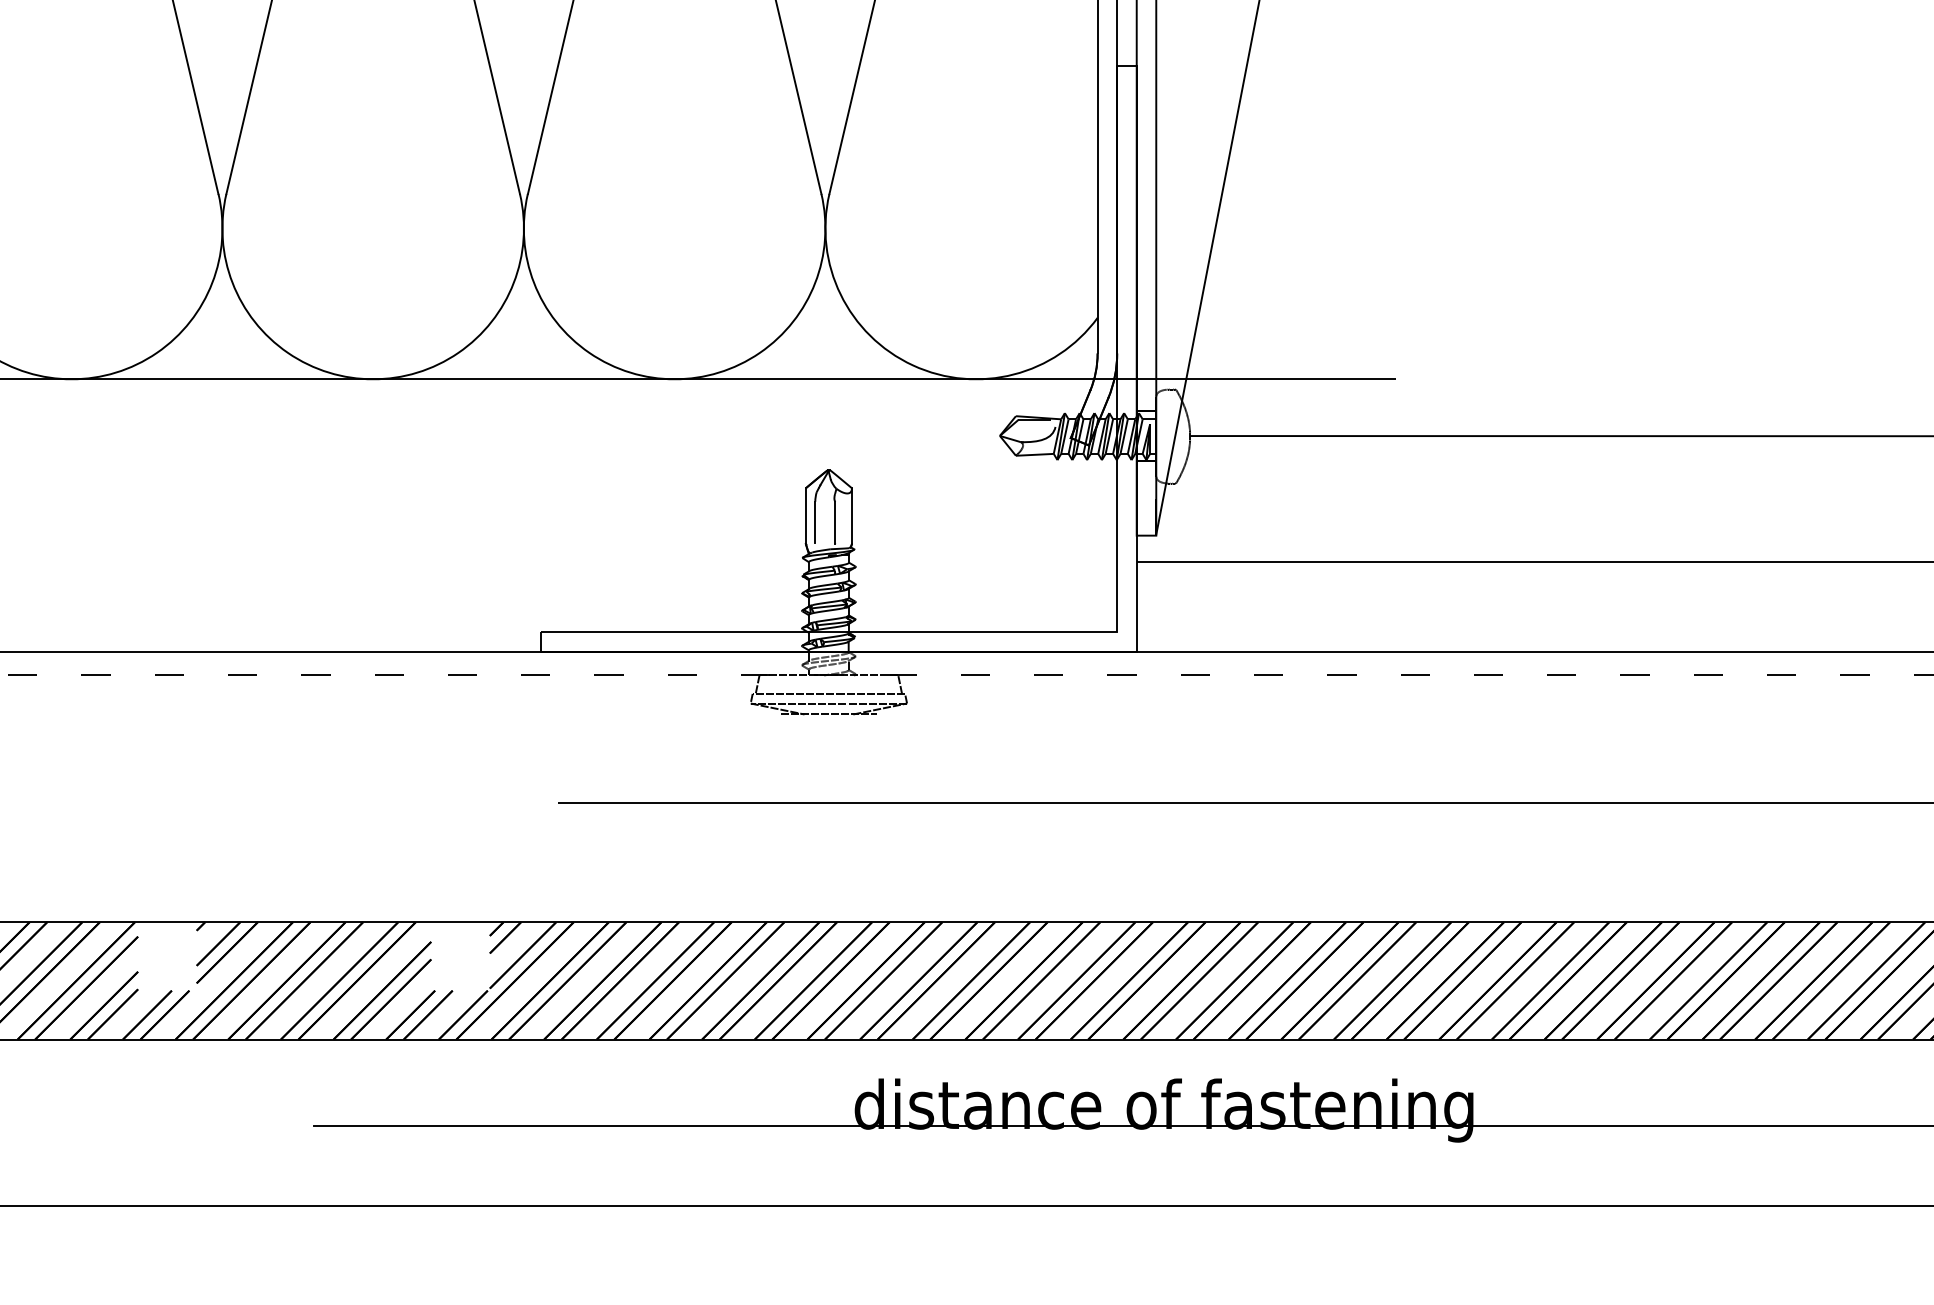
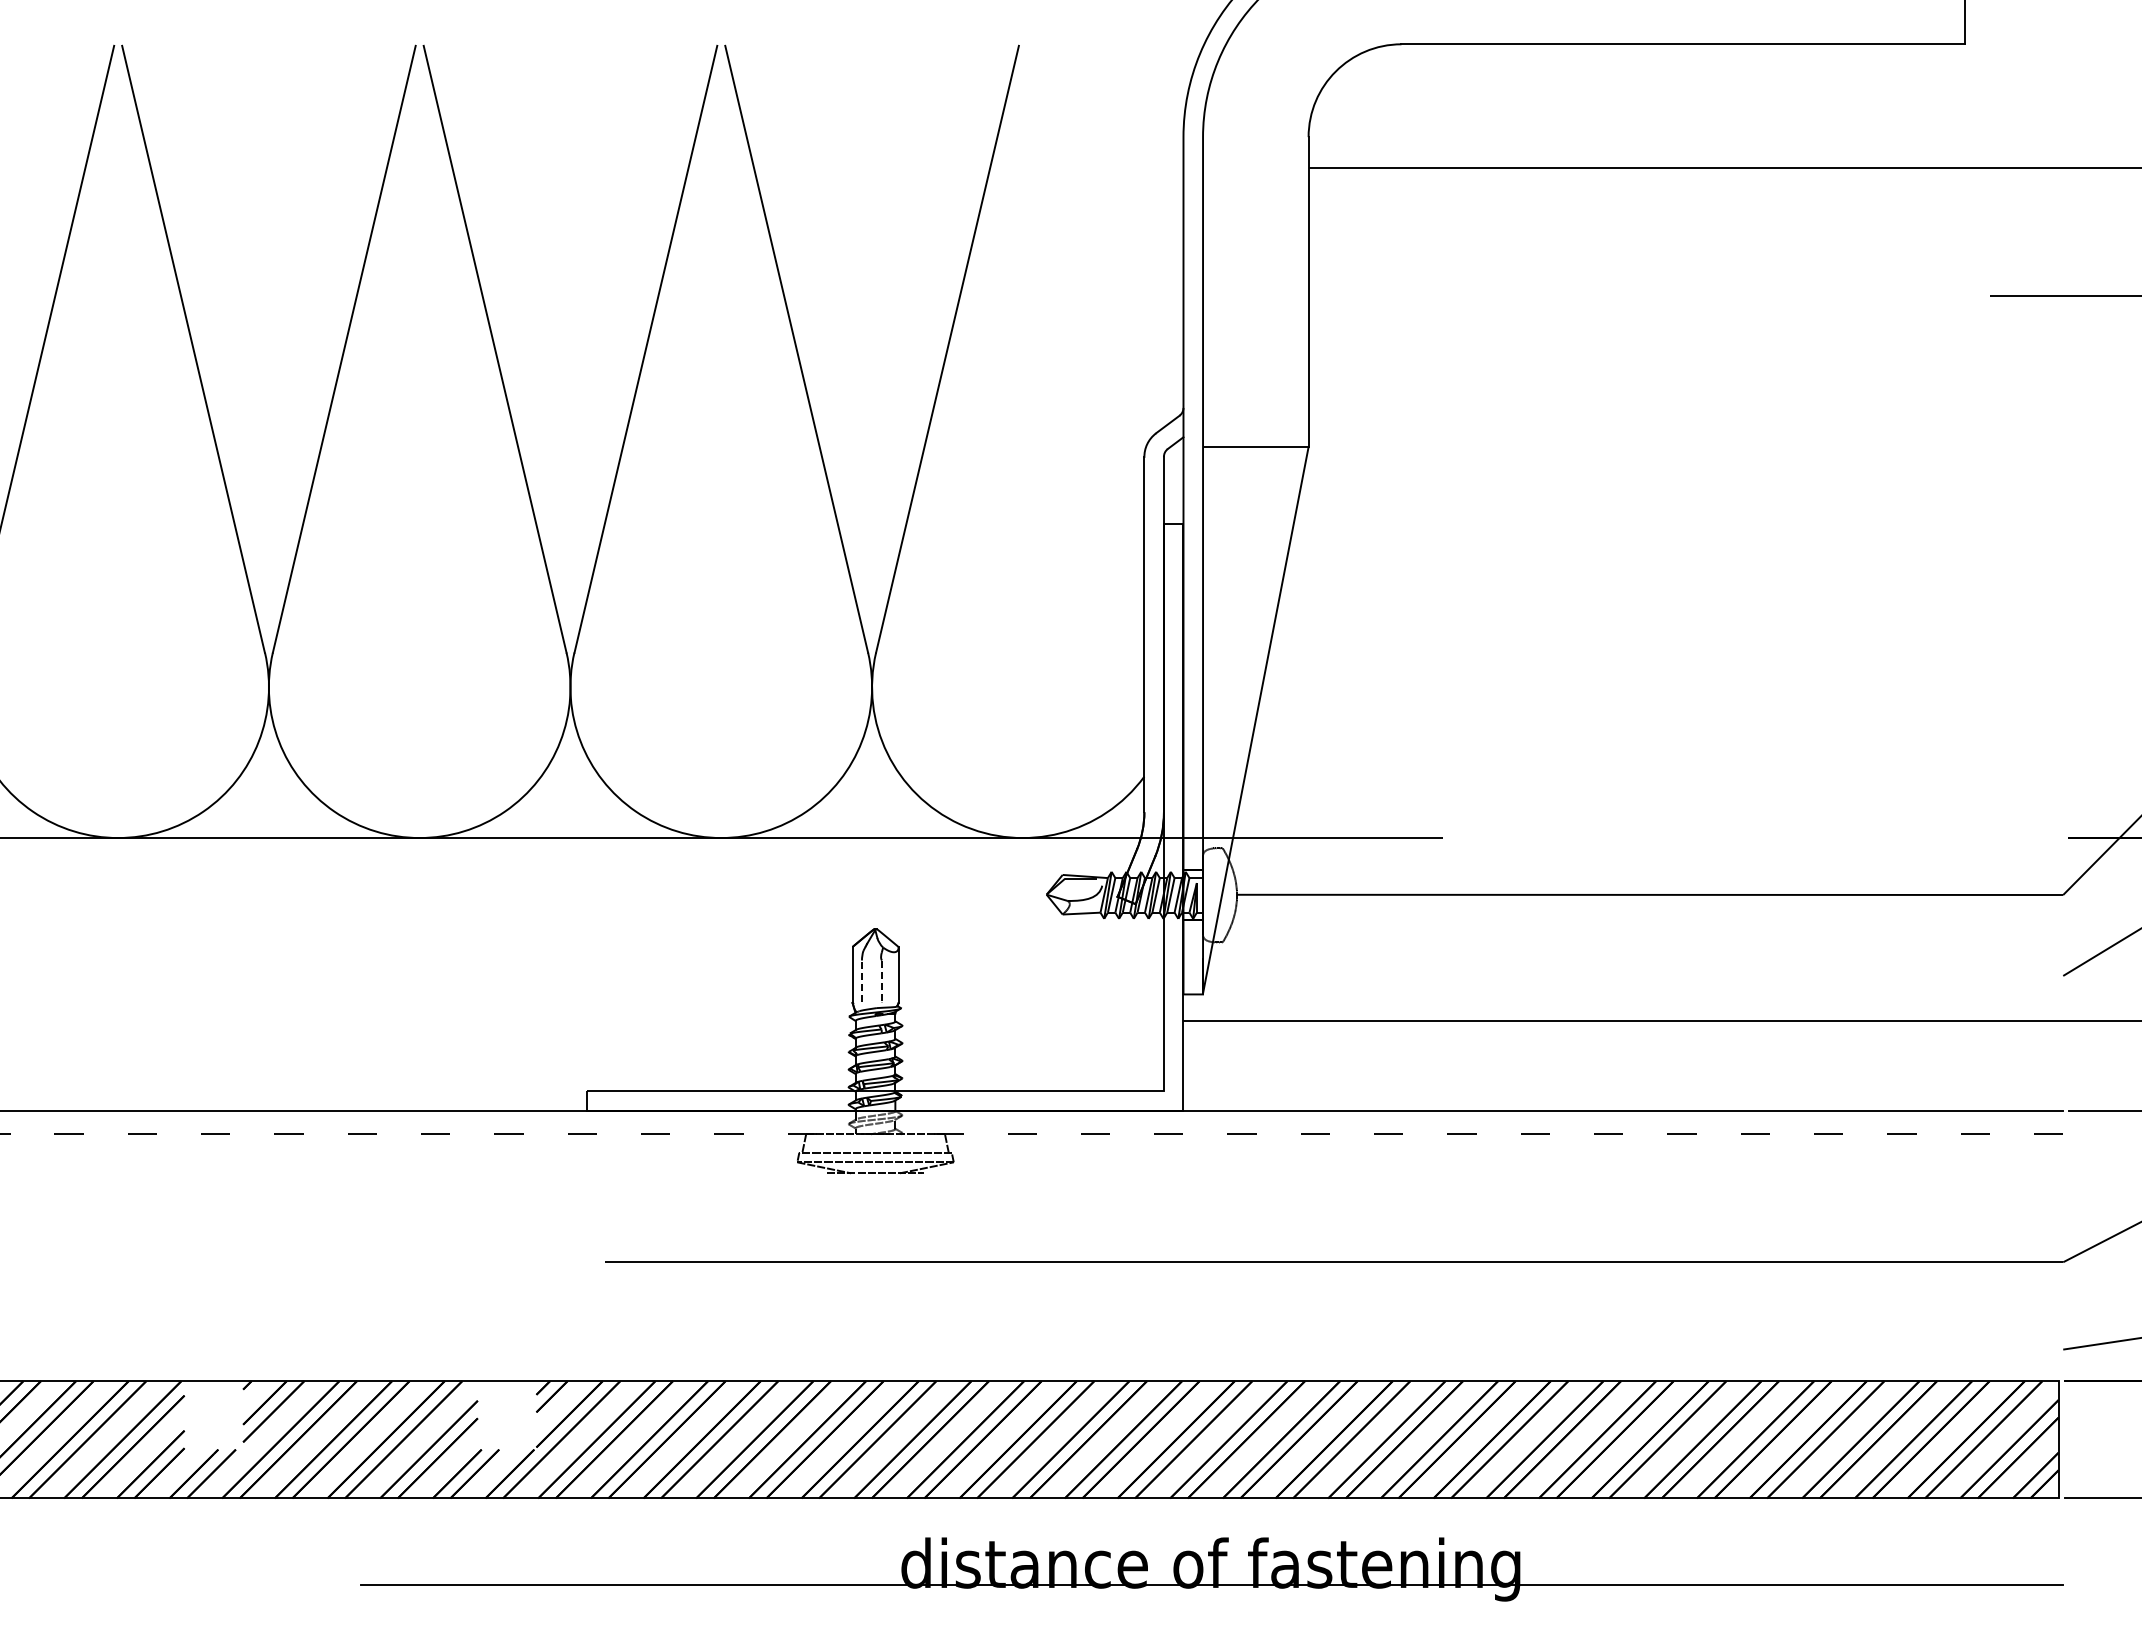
line: (814, 522) -> (861, 981), solid -> dashed
line: (835, 523) -> (882, 982), solid -> dashed

